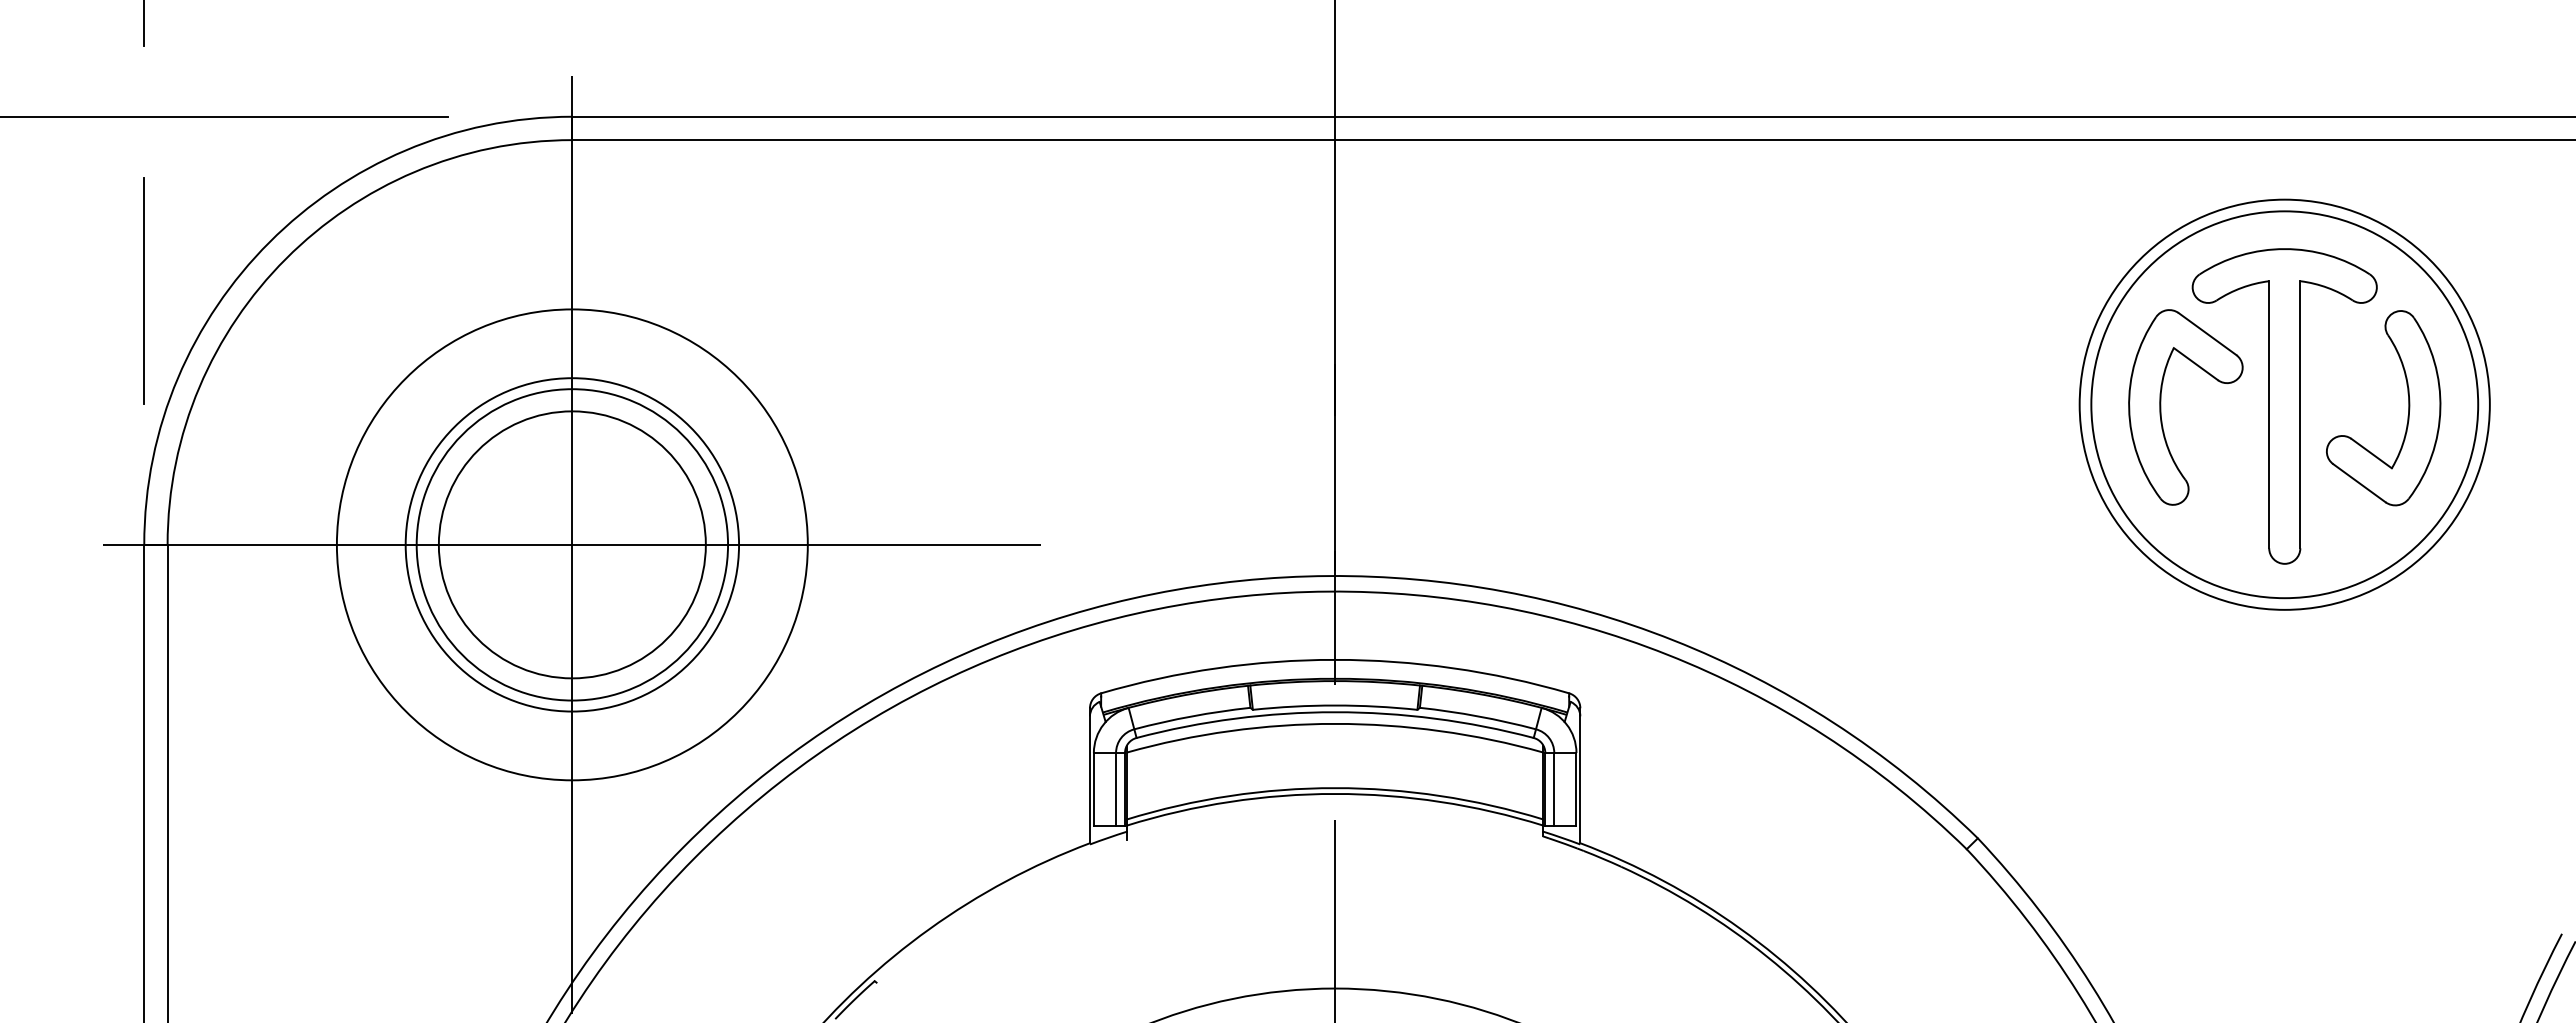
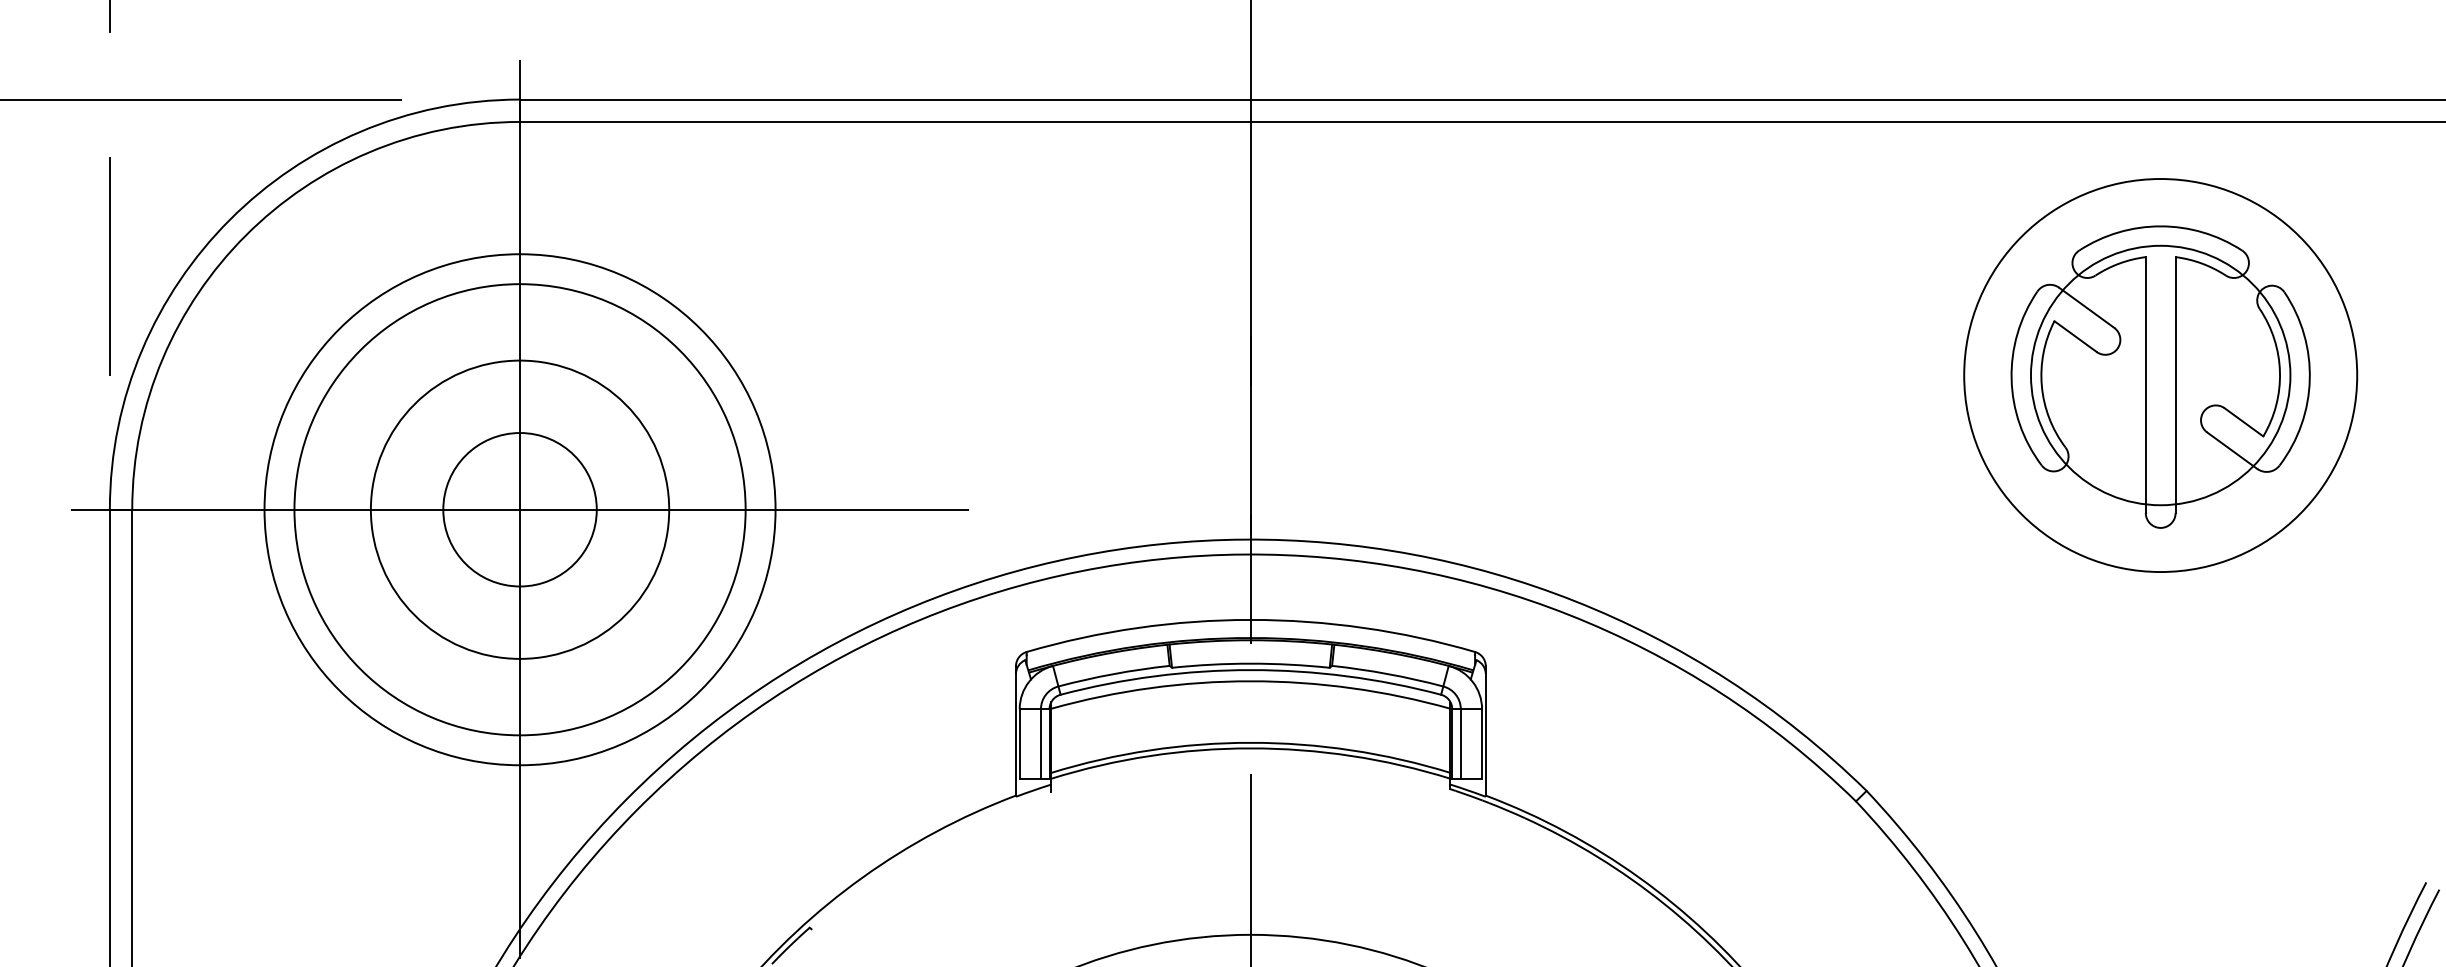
circle: (2284, 404) -> (2160, 375), size x0.7
circle: (571, 544) -> (519, 509), size x0.6
circle: (572, 544) -> (520, 509), size x1.6

